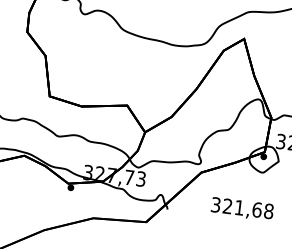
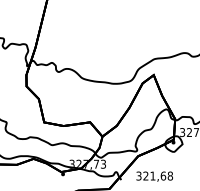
text: (242, 208) -> (154, 176), moved

